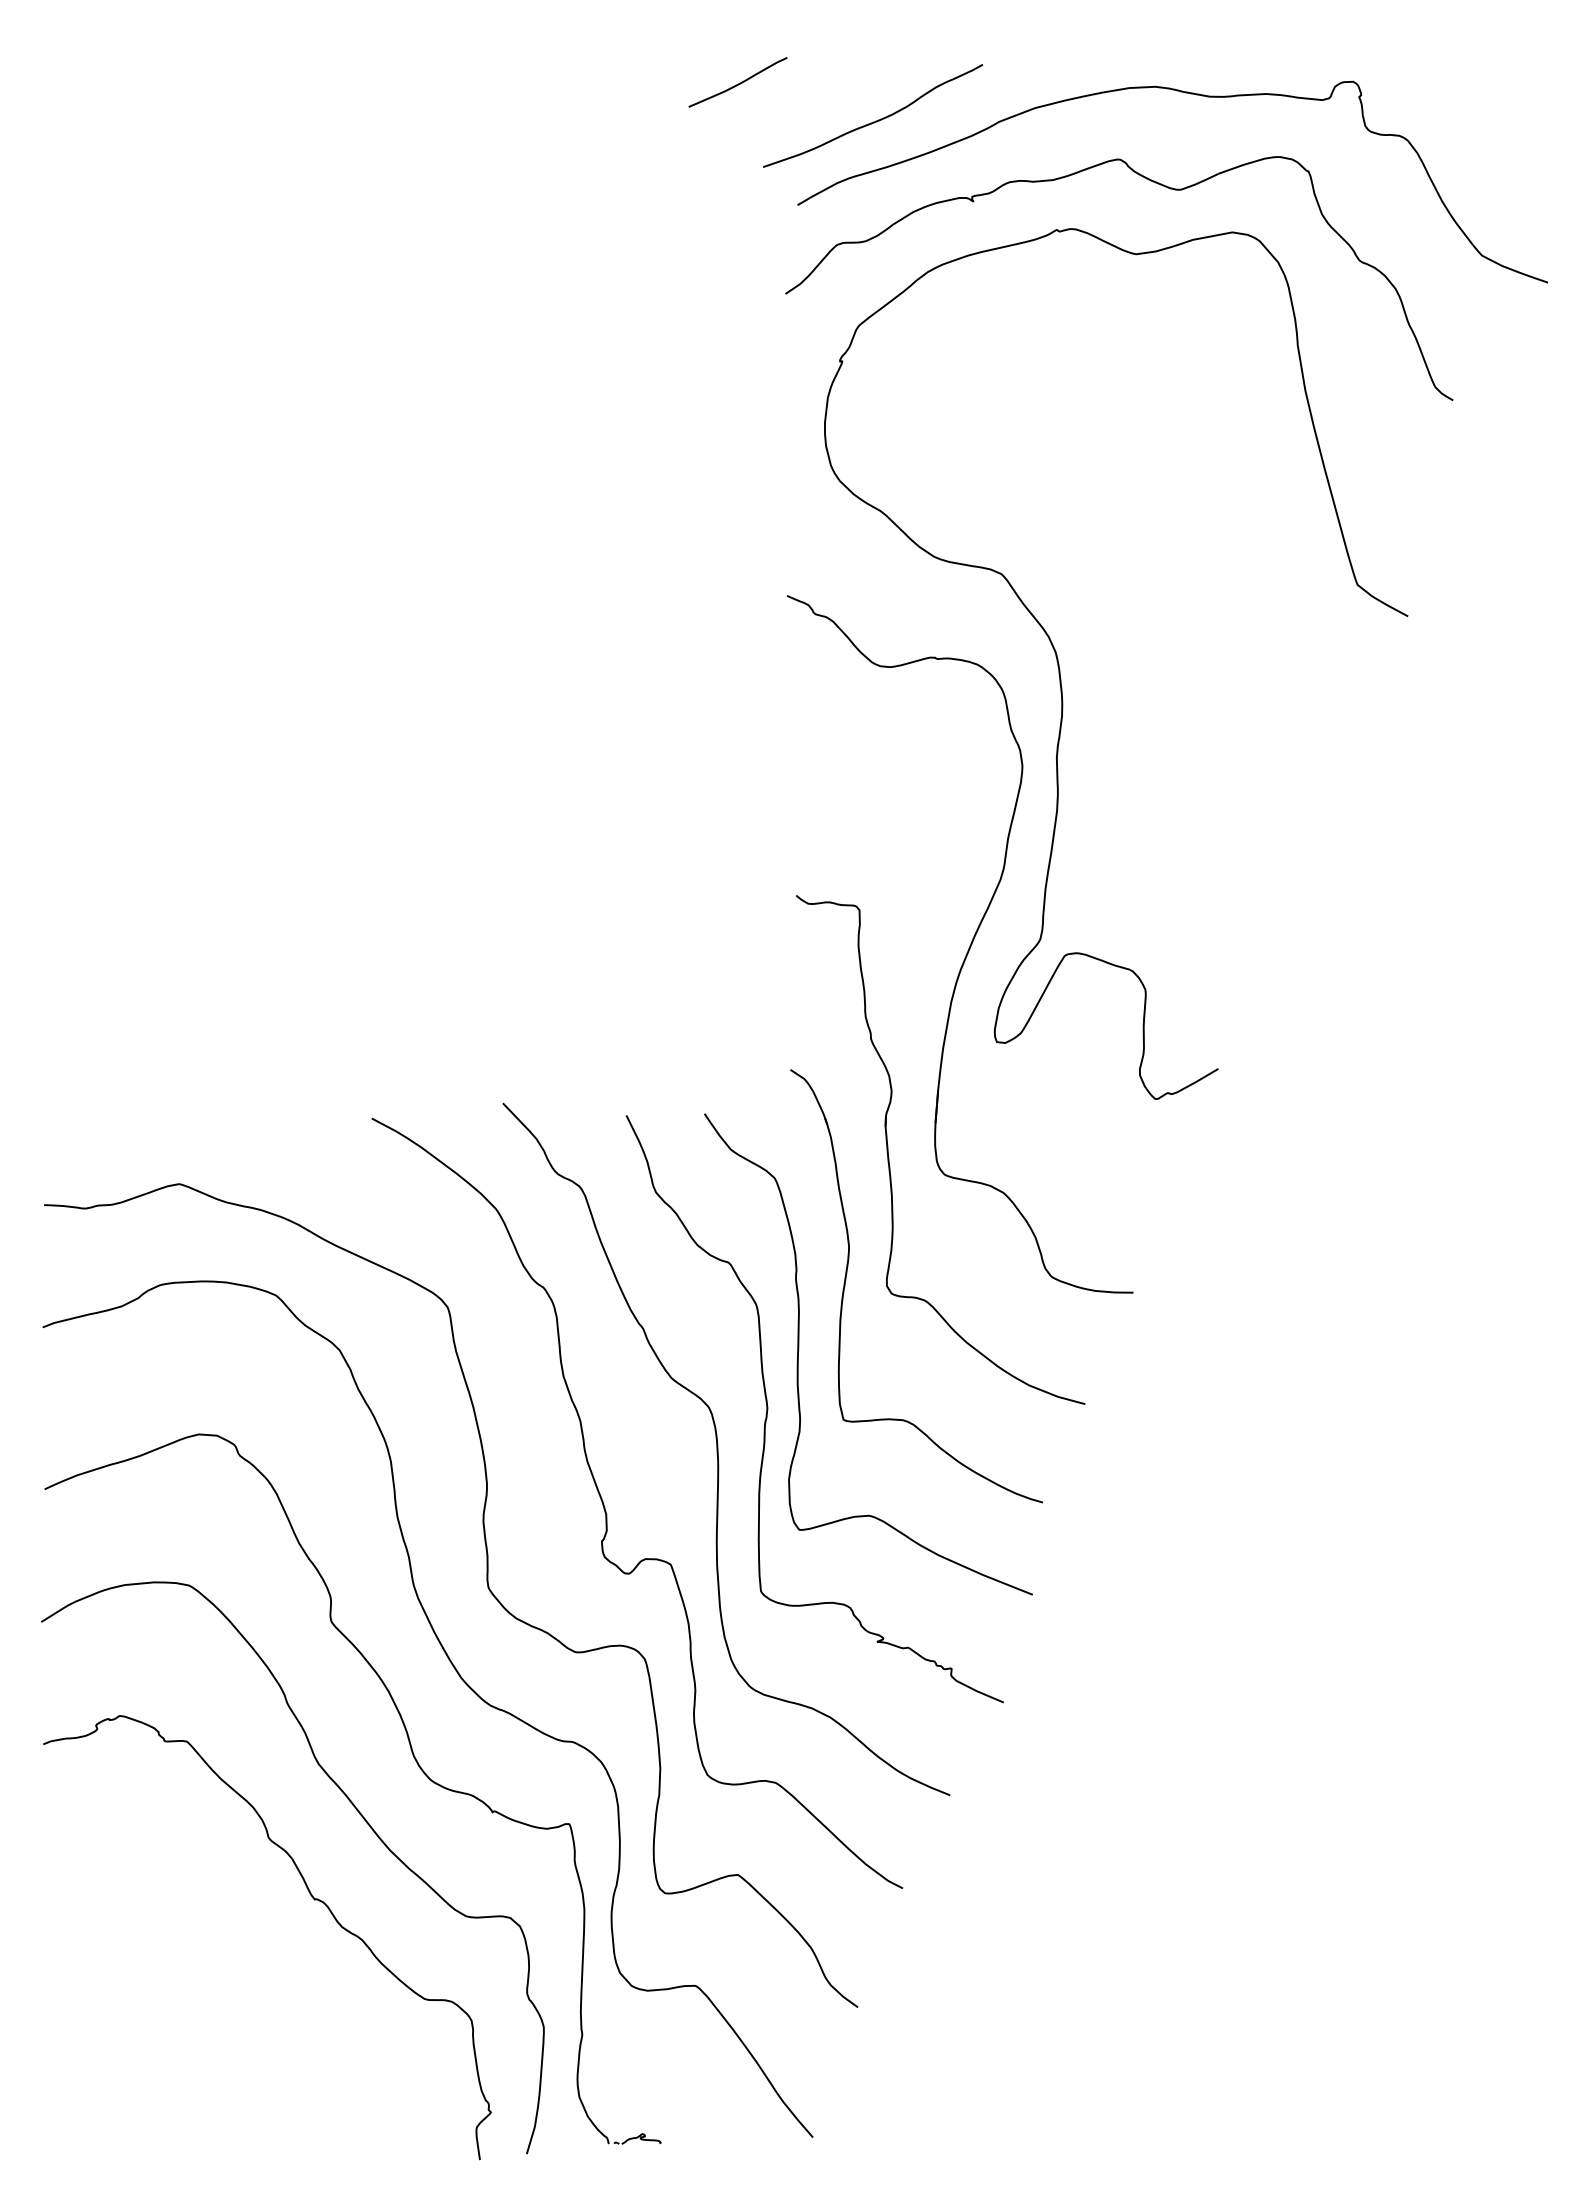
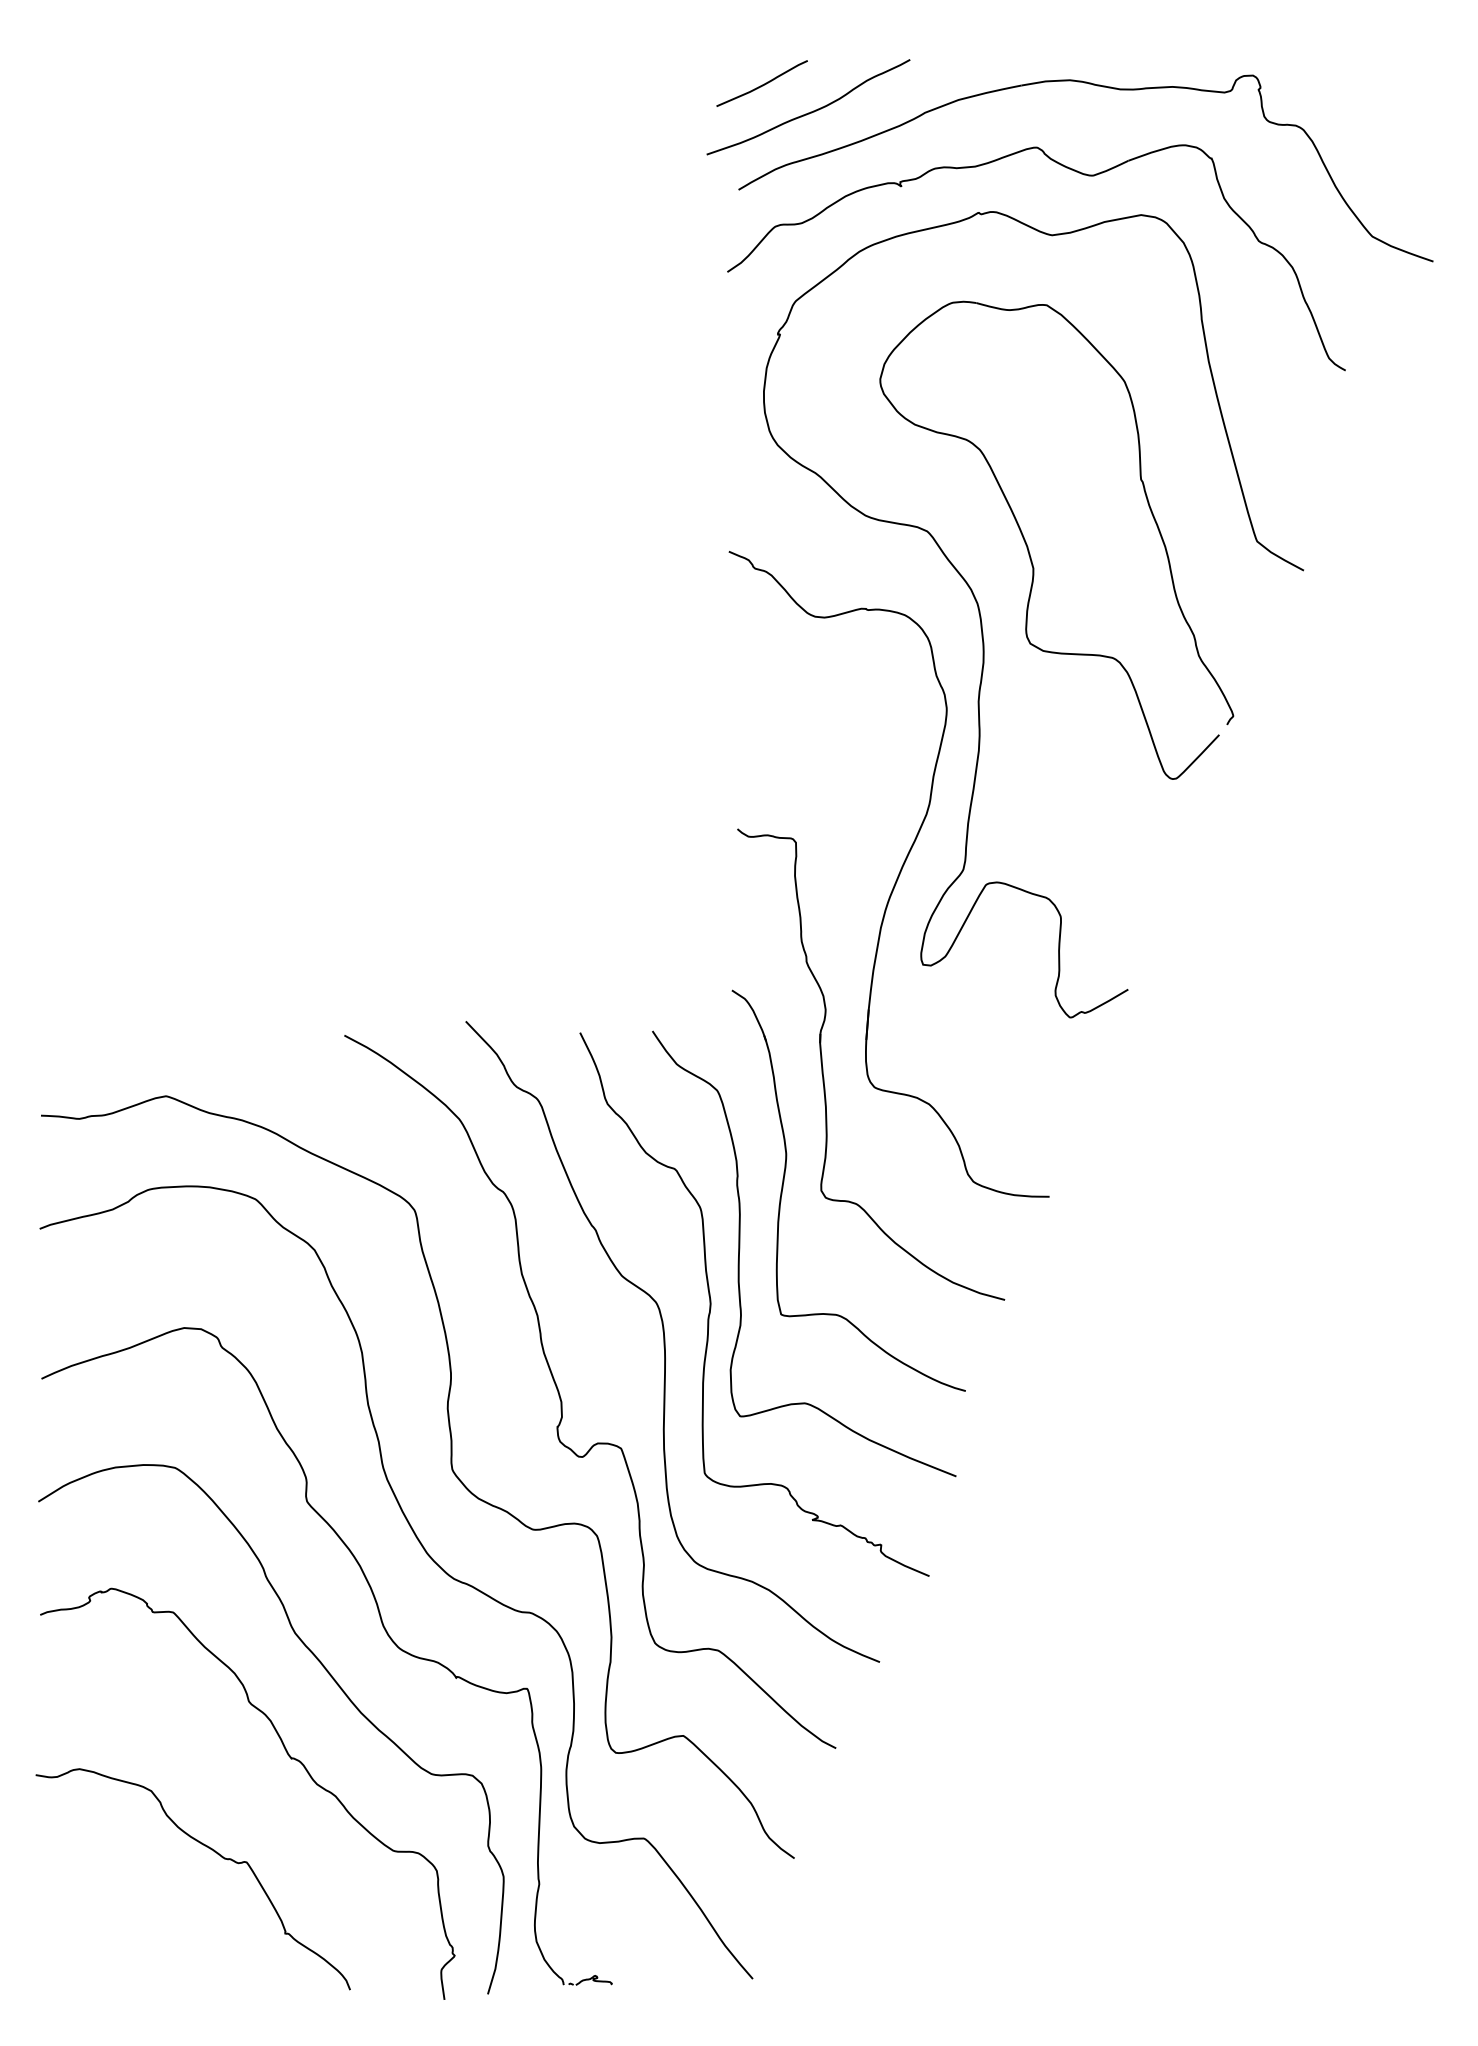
curve: (738, 83) -> (762, 84), moved
part: (1111, 593) -> (1029, 549), added
curve: (226, 1997) -> (209, 1849), added

